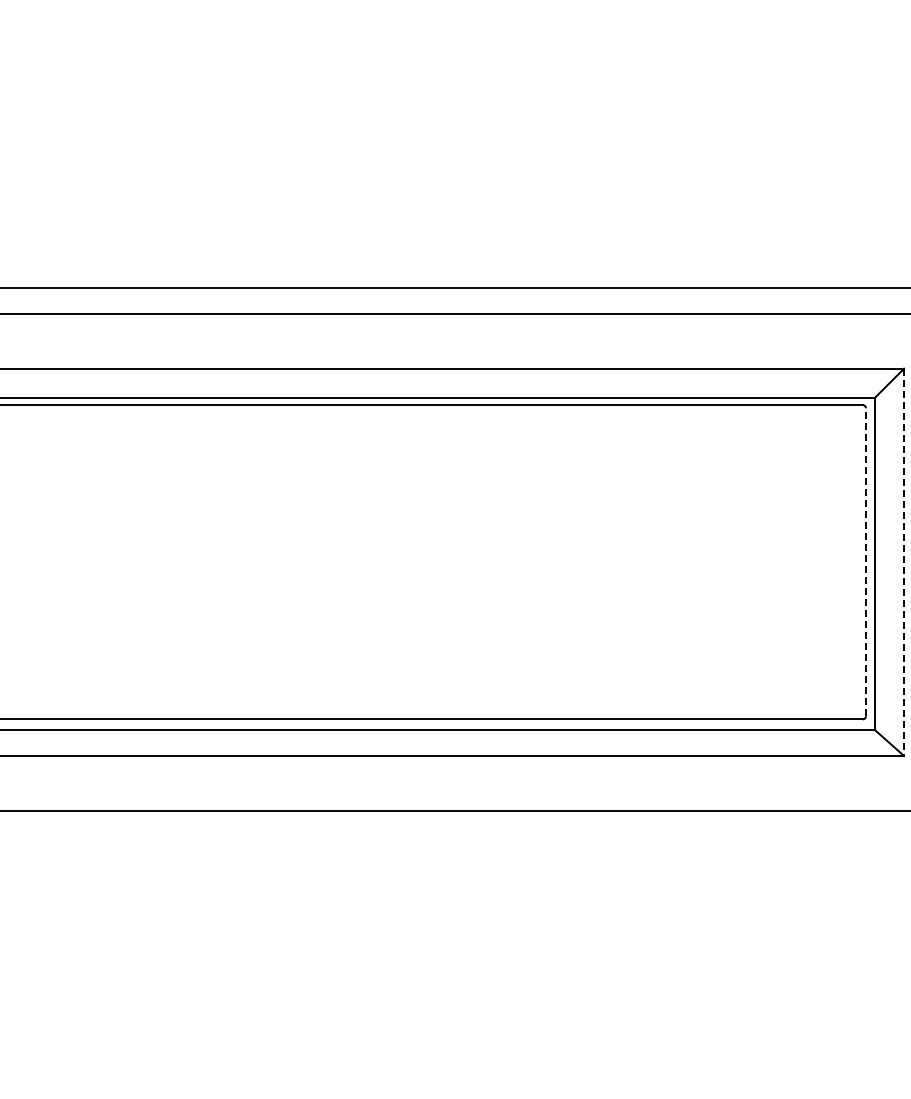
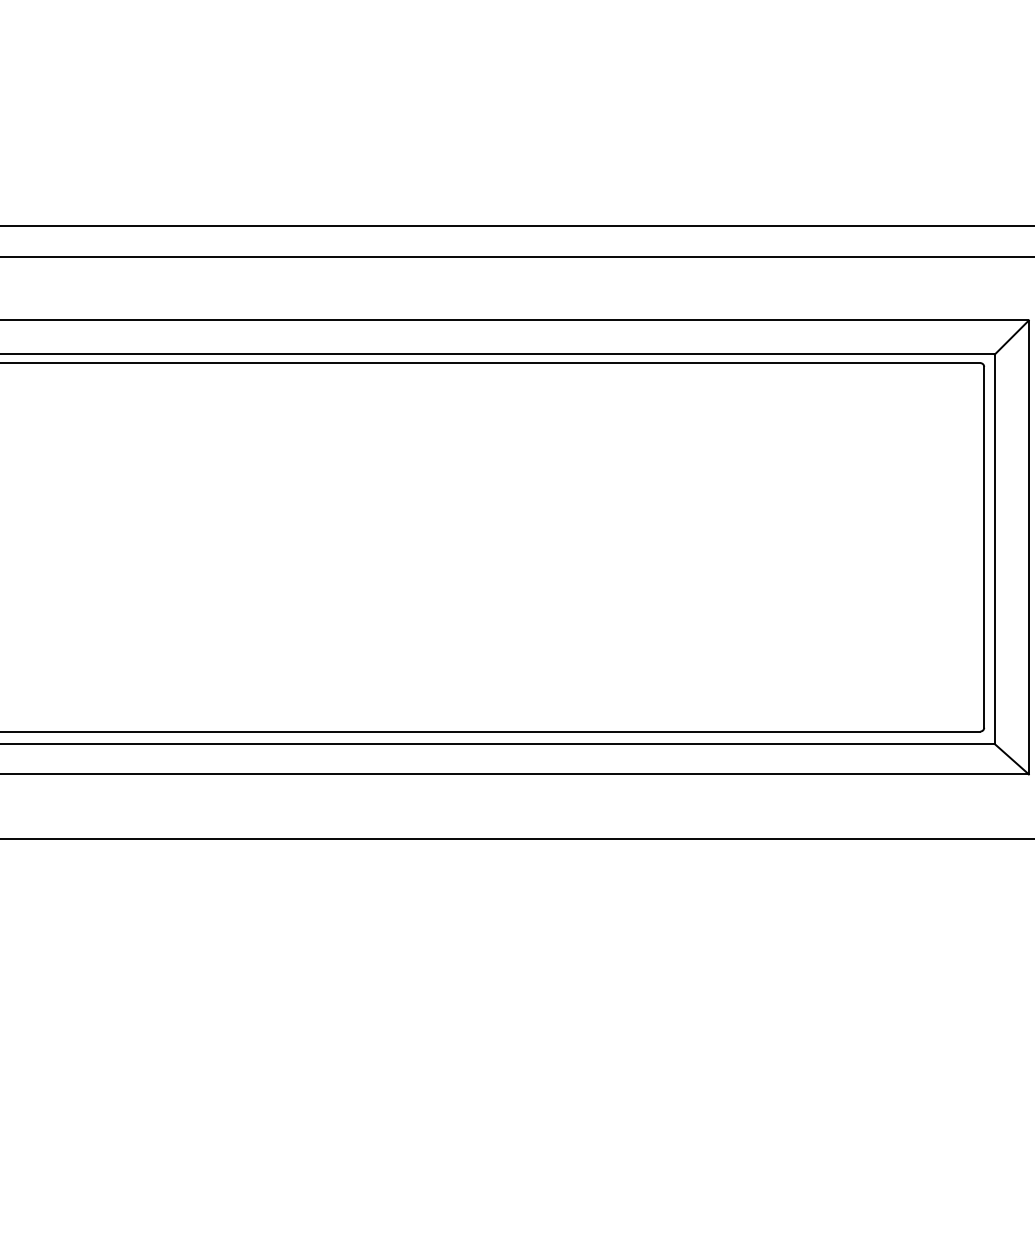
line: (865, 562) -> (983, 547), dashed -> solid
line: (904, 562) -> (1029, 547), dashed -> solid

